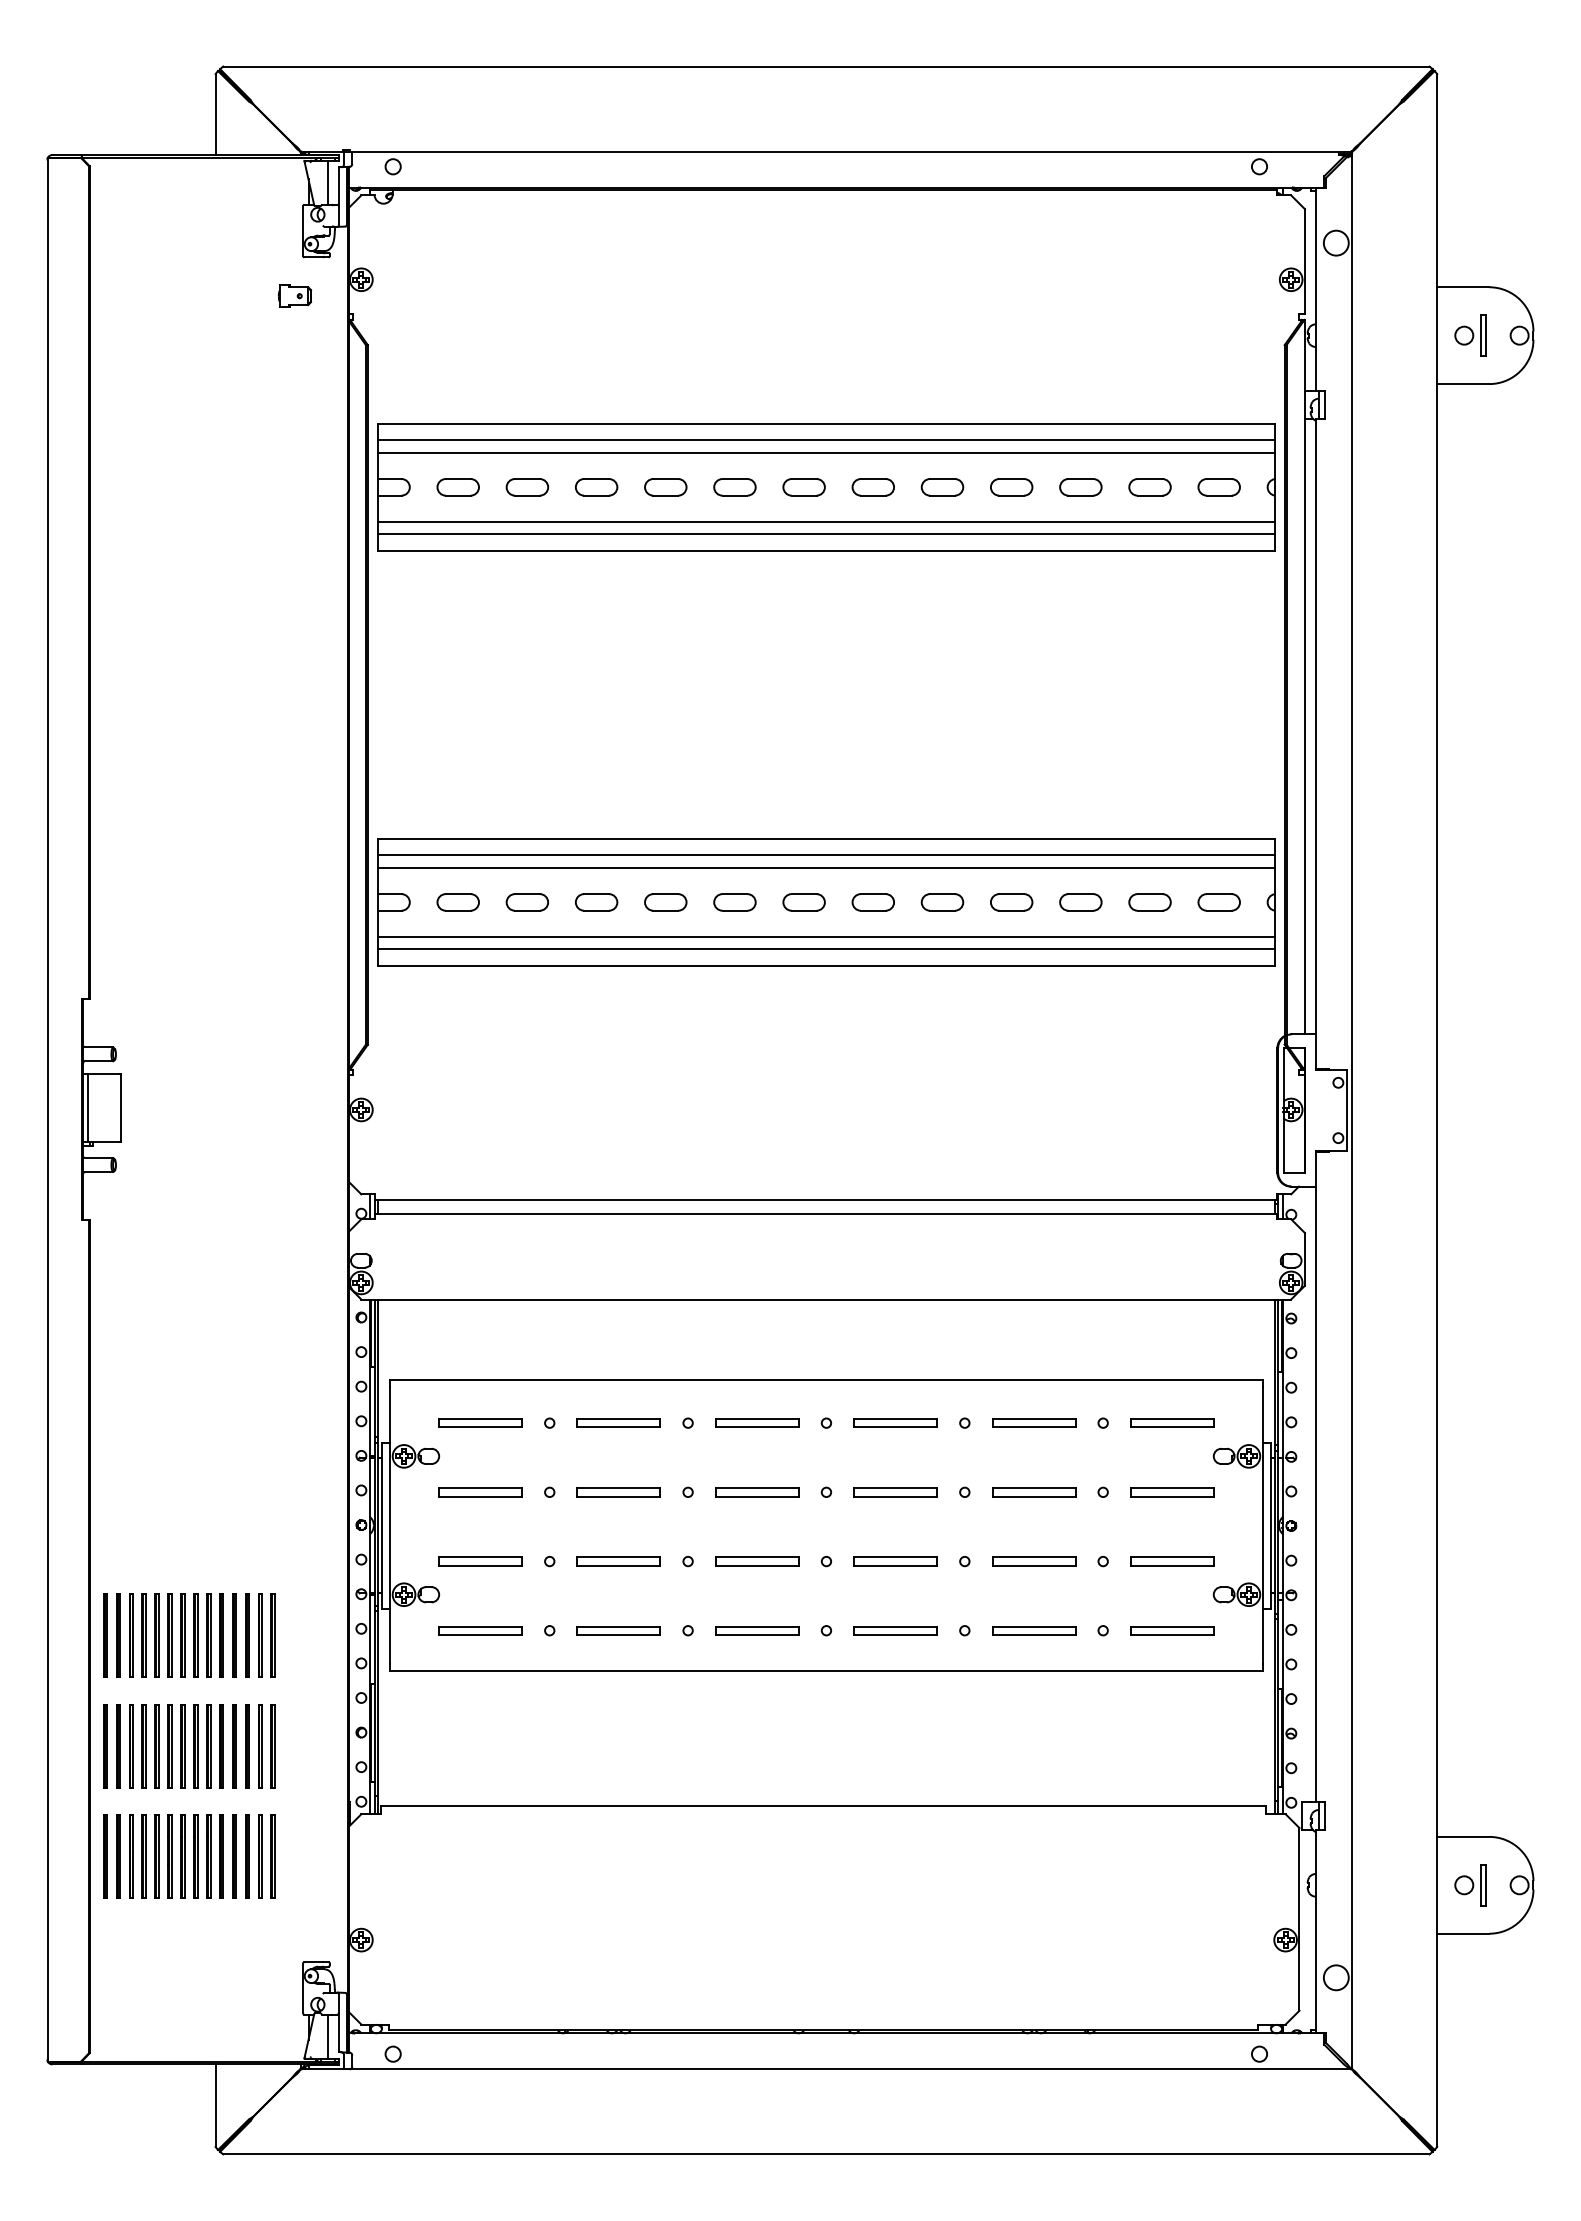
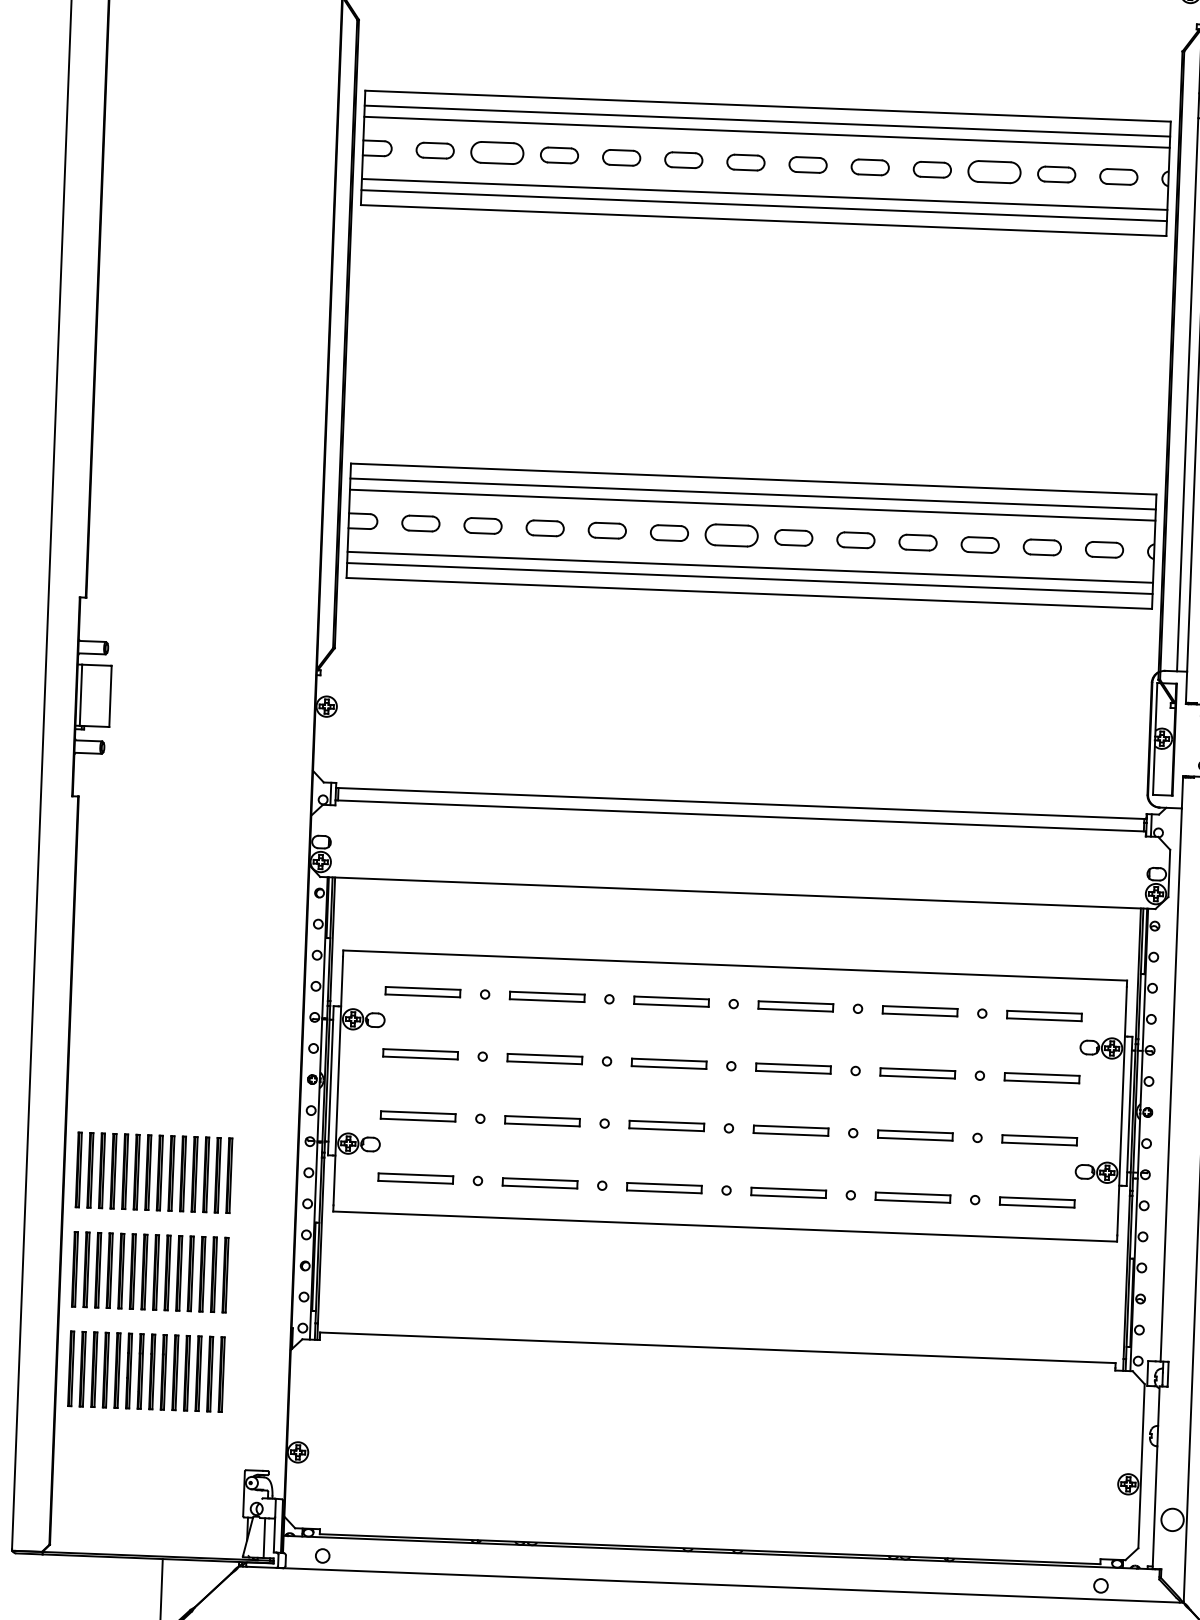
part: (527, 487) -> (497, 153), size x1.4
part: (1080, 487) -> (994, 172), size x1.4
part: (803, 902) -> (731, 535), size x1.4

